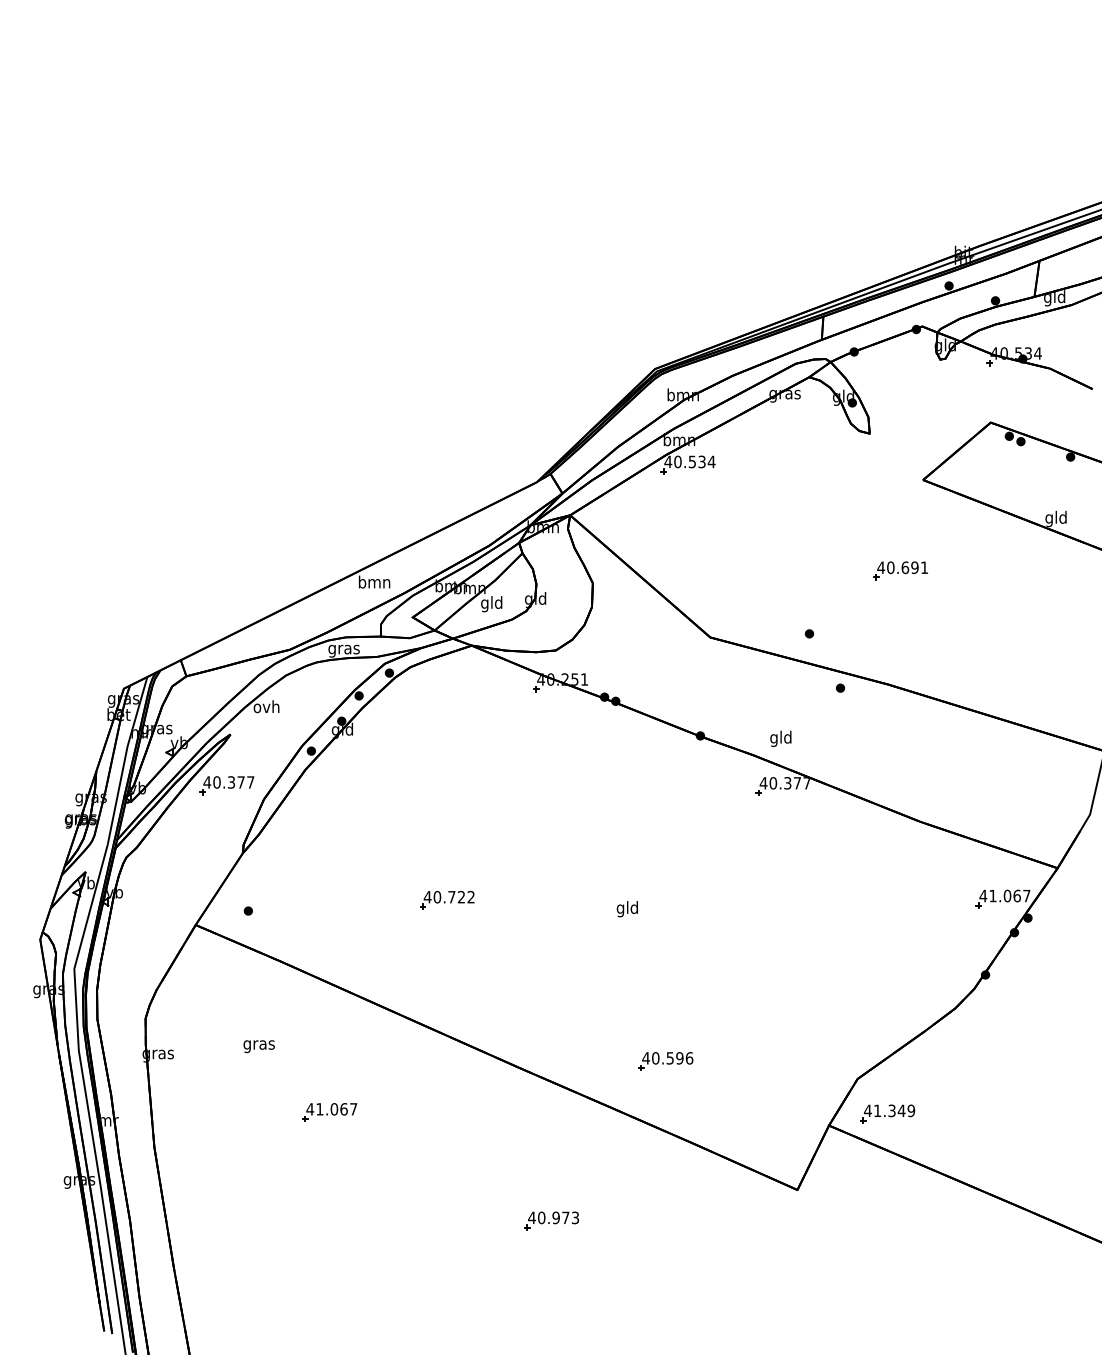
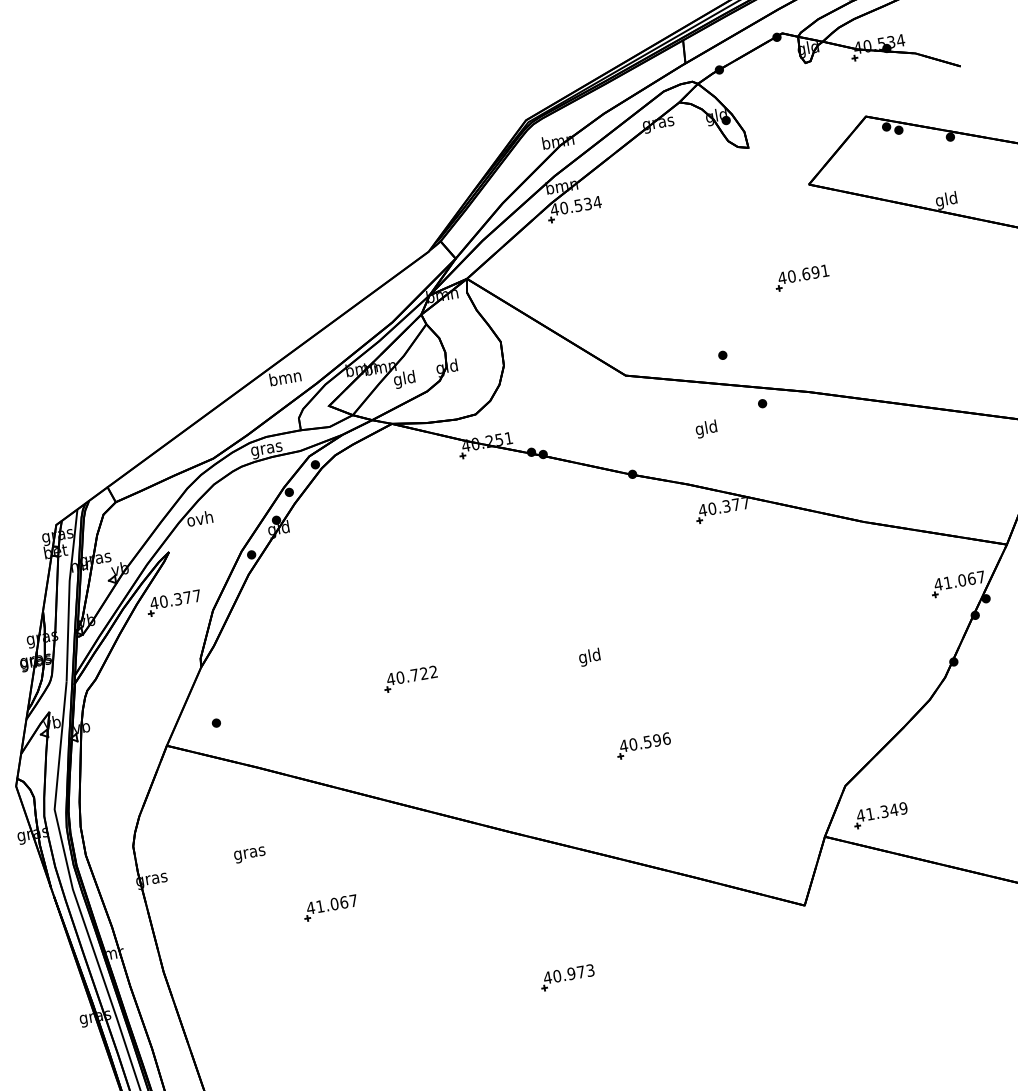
text: (780, 738) -> (705, 428), moved
part: (665, 1061) -> (643, 745), moved

